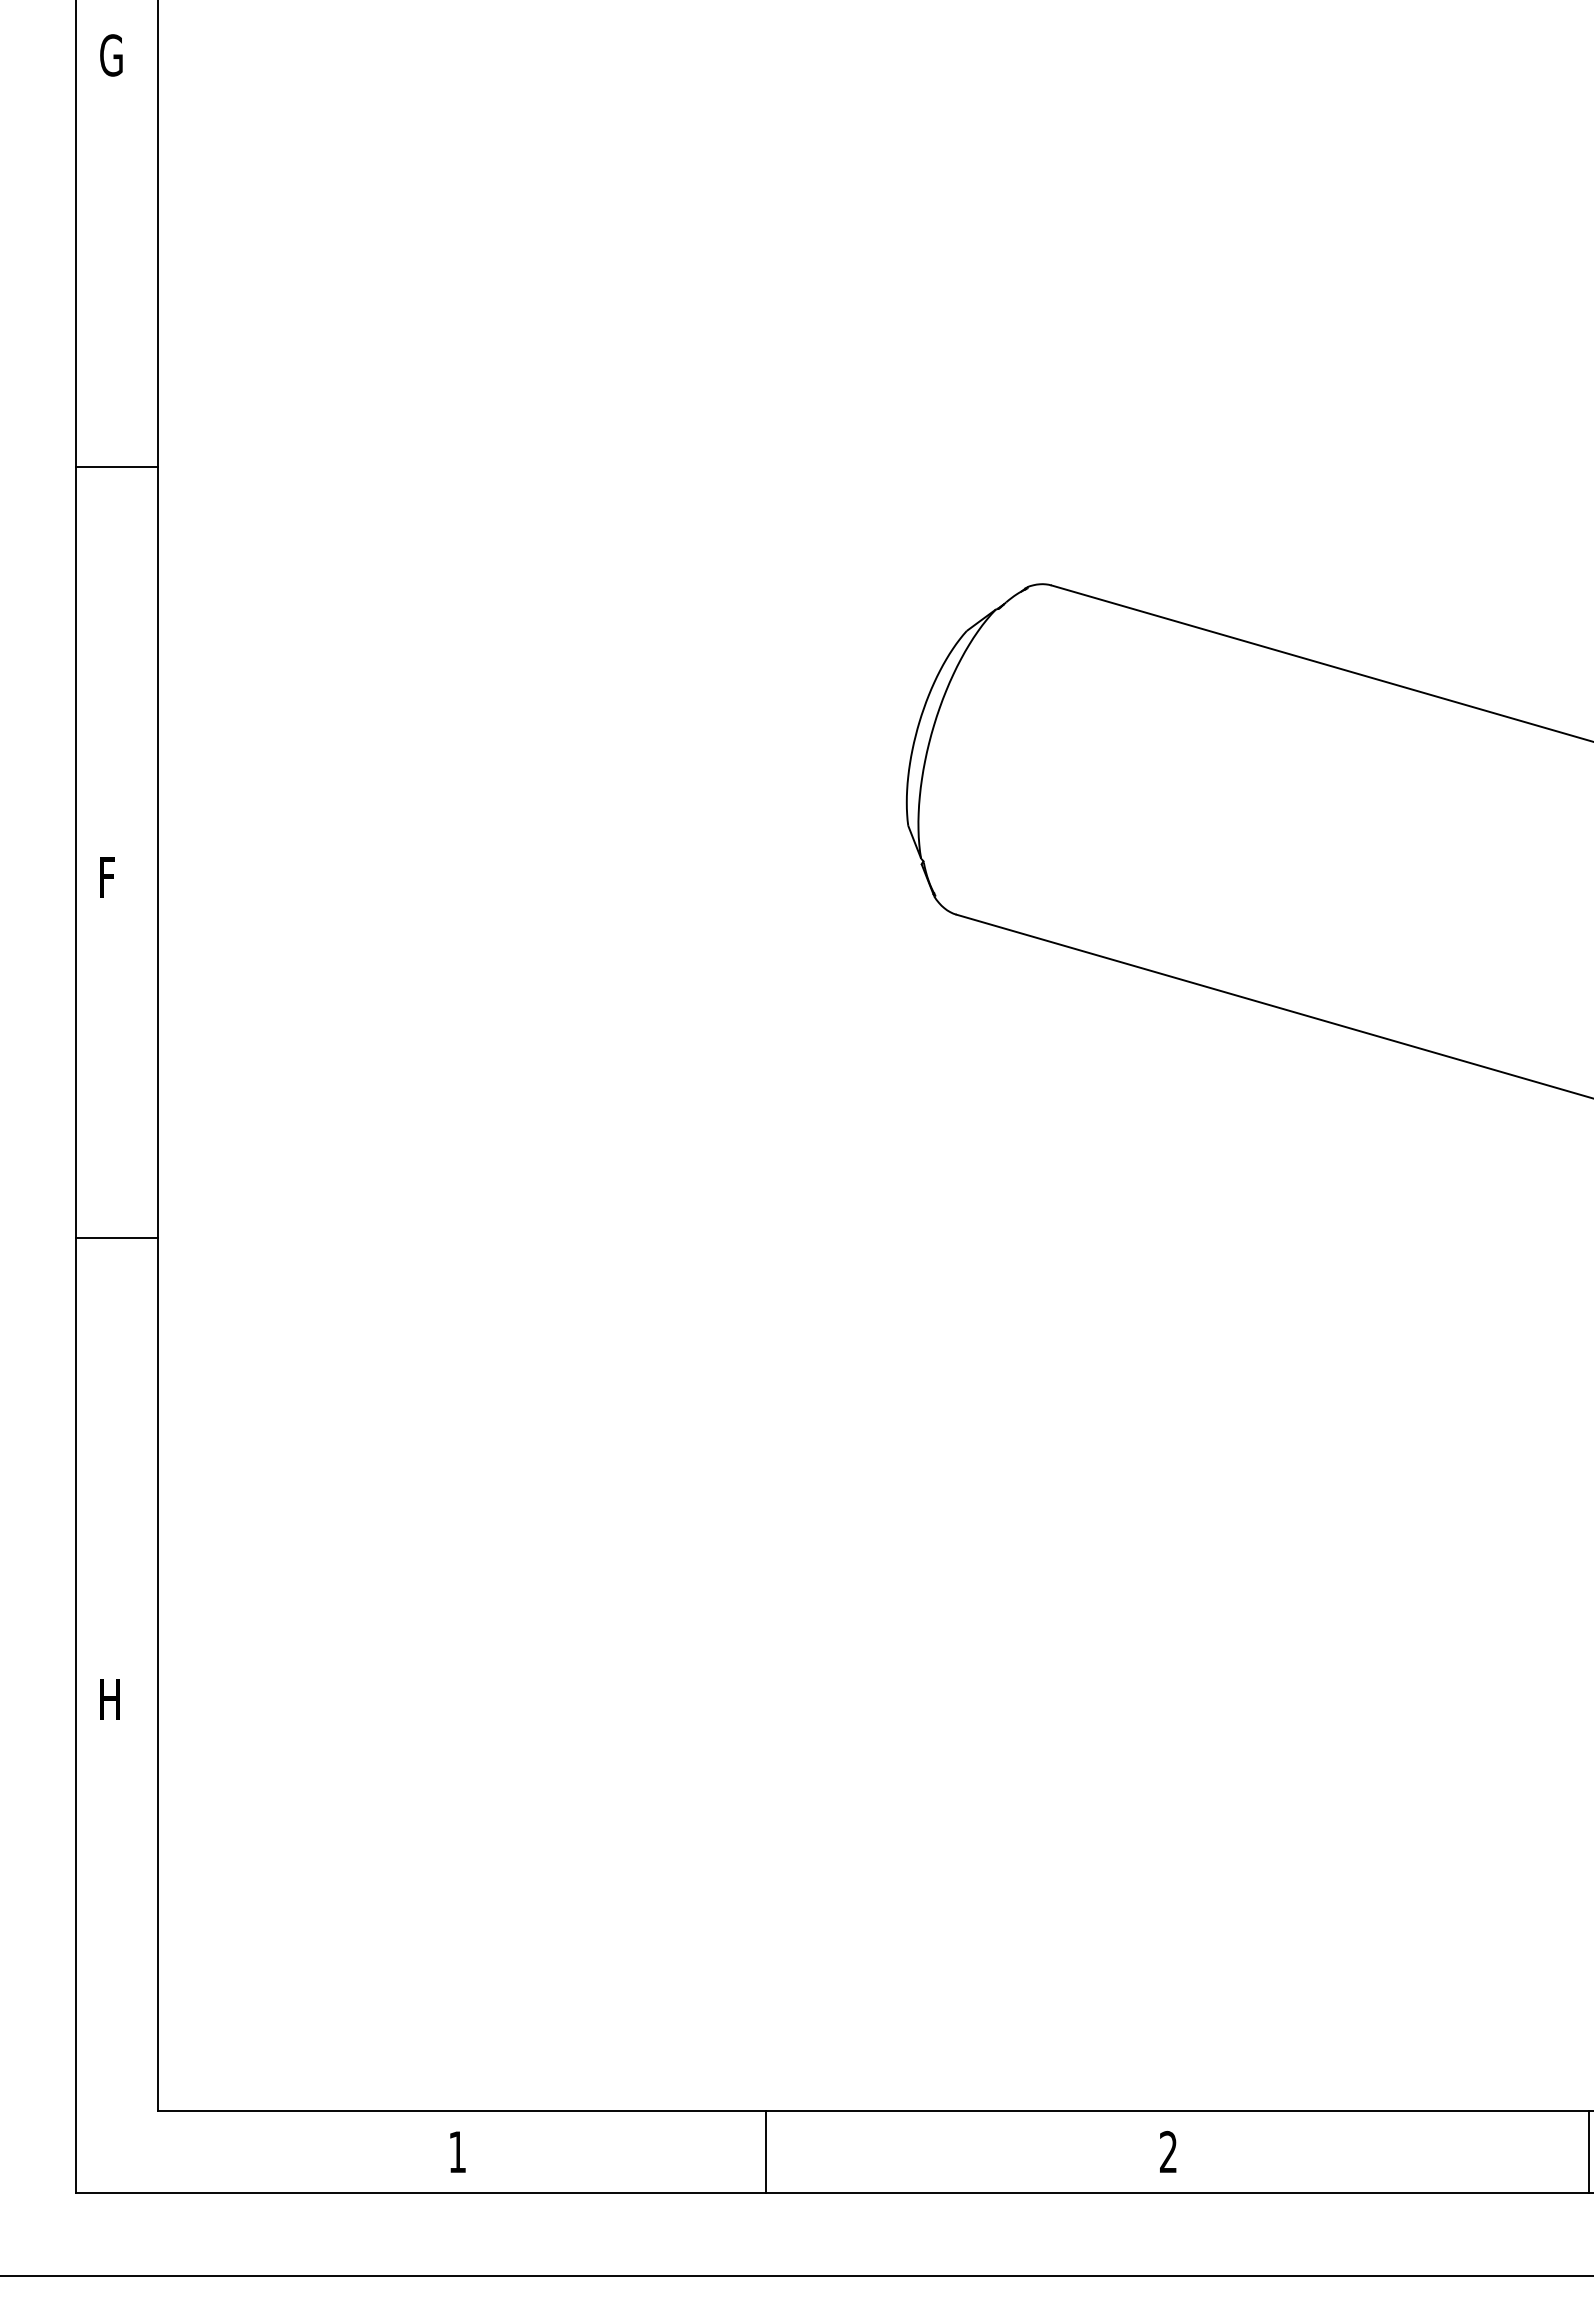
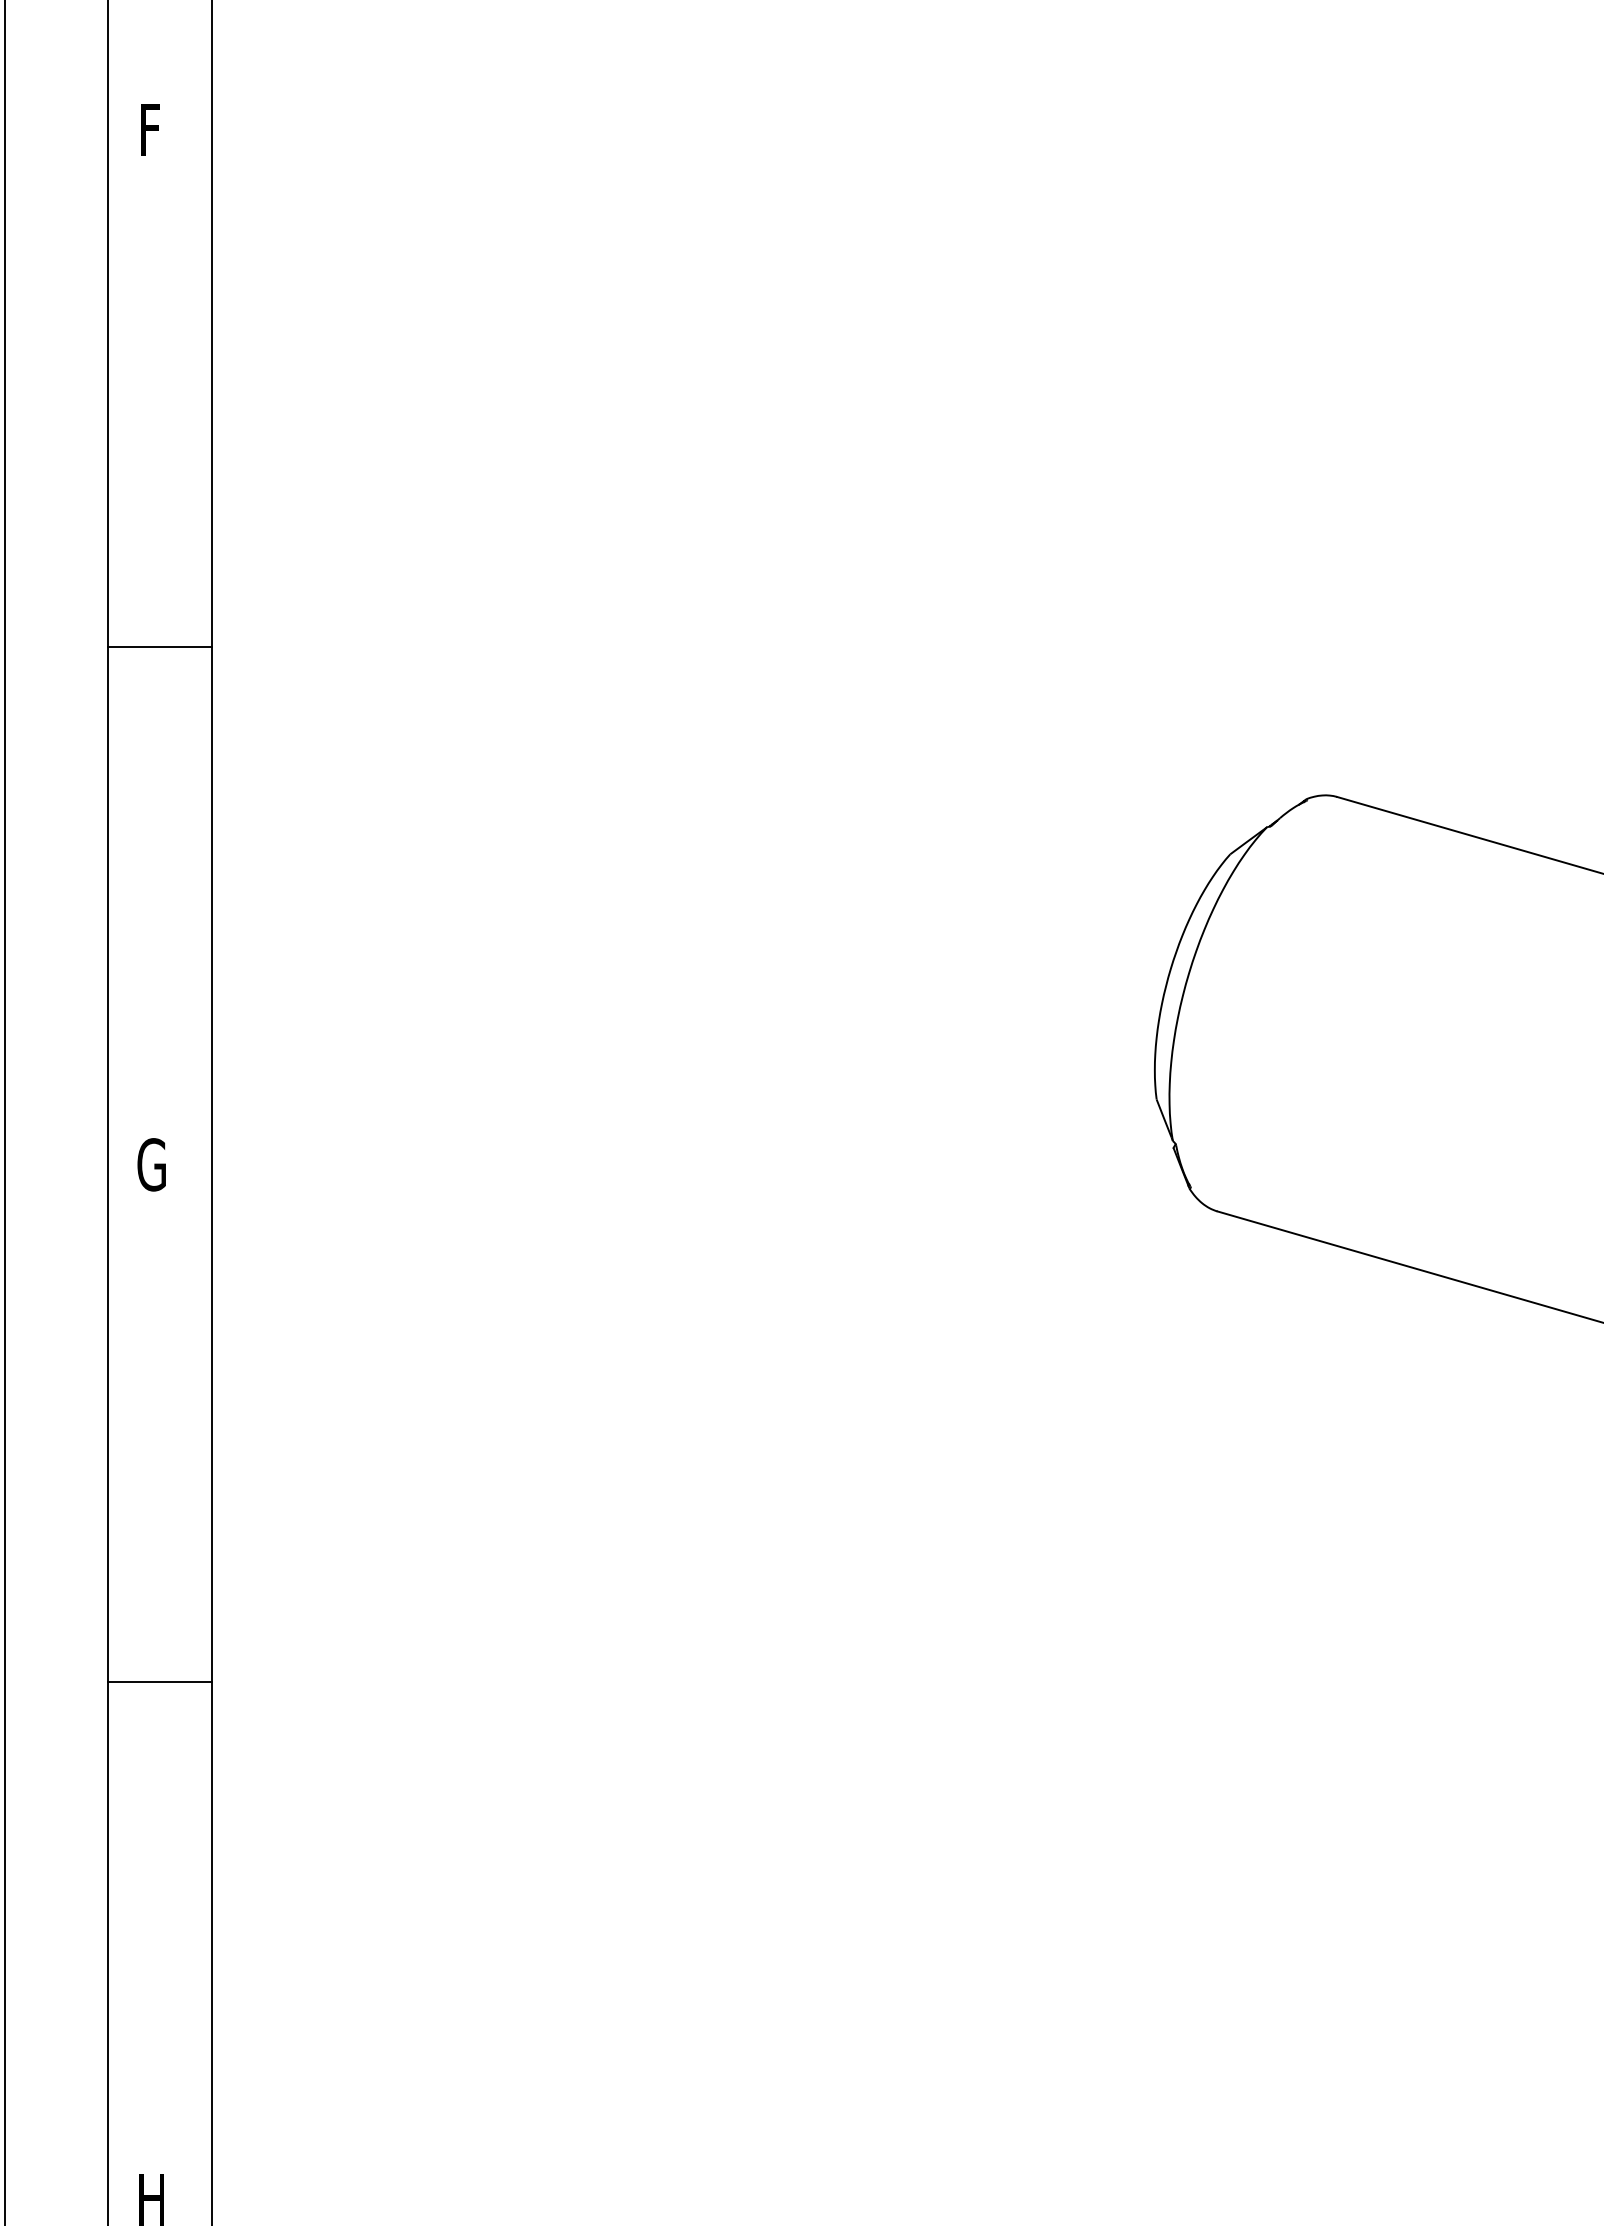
text: (111, 55) -> (153, 129), G -> F
text: (109, 877) -> (151, 1164), F -> G
line: (116, 1237) -> (159, 1681), moved

